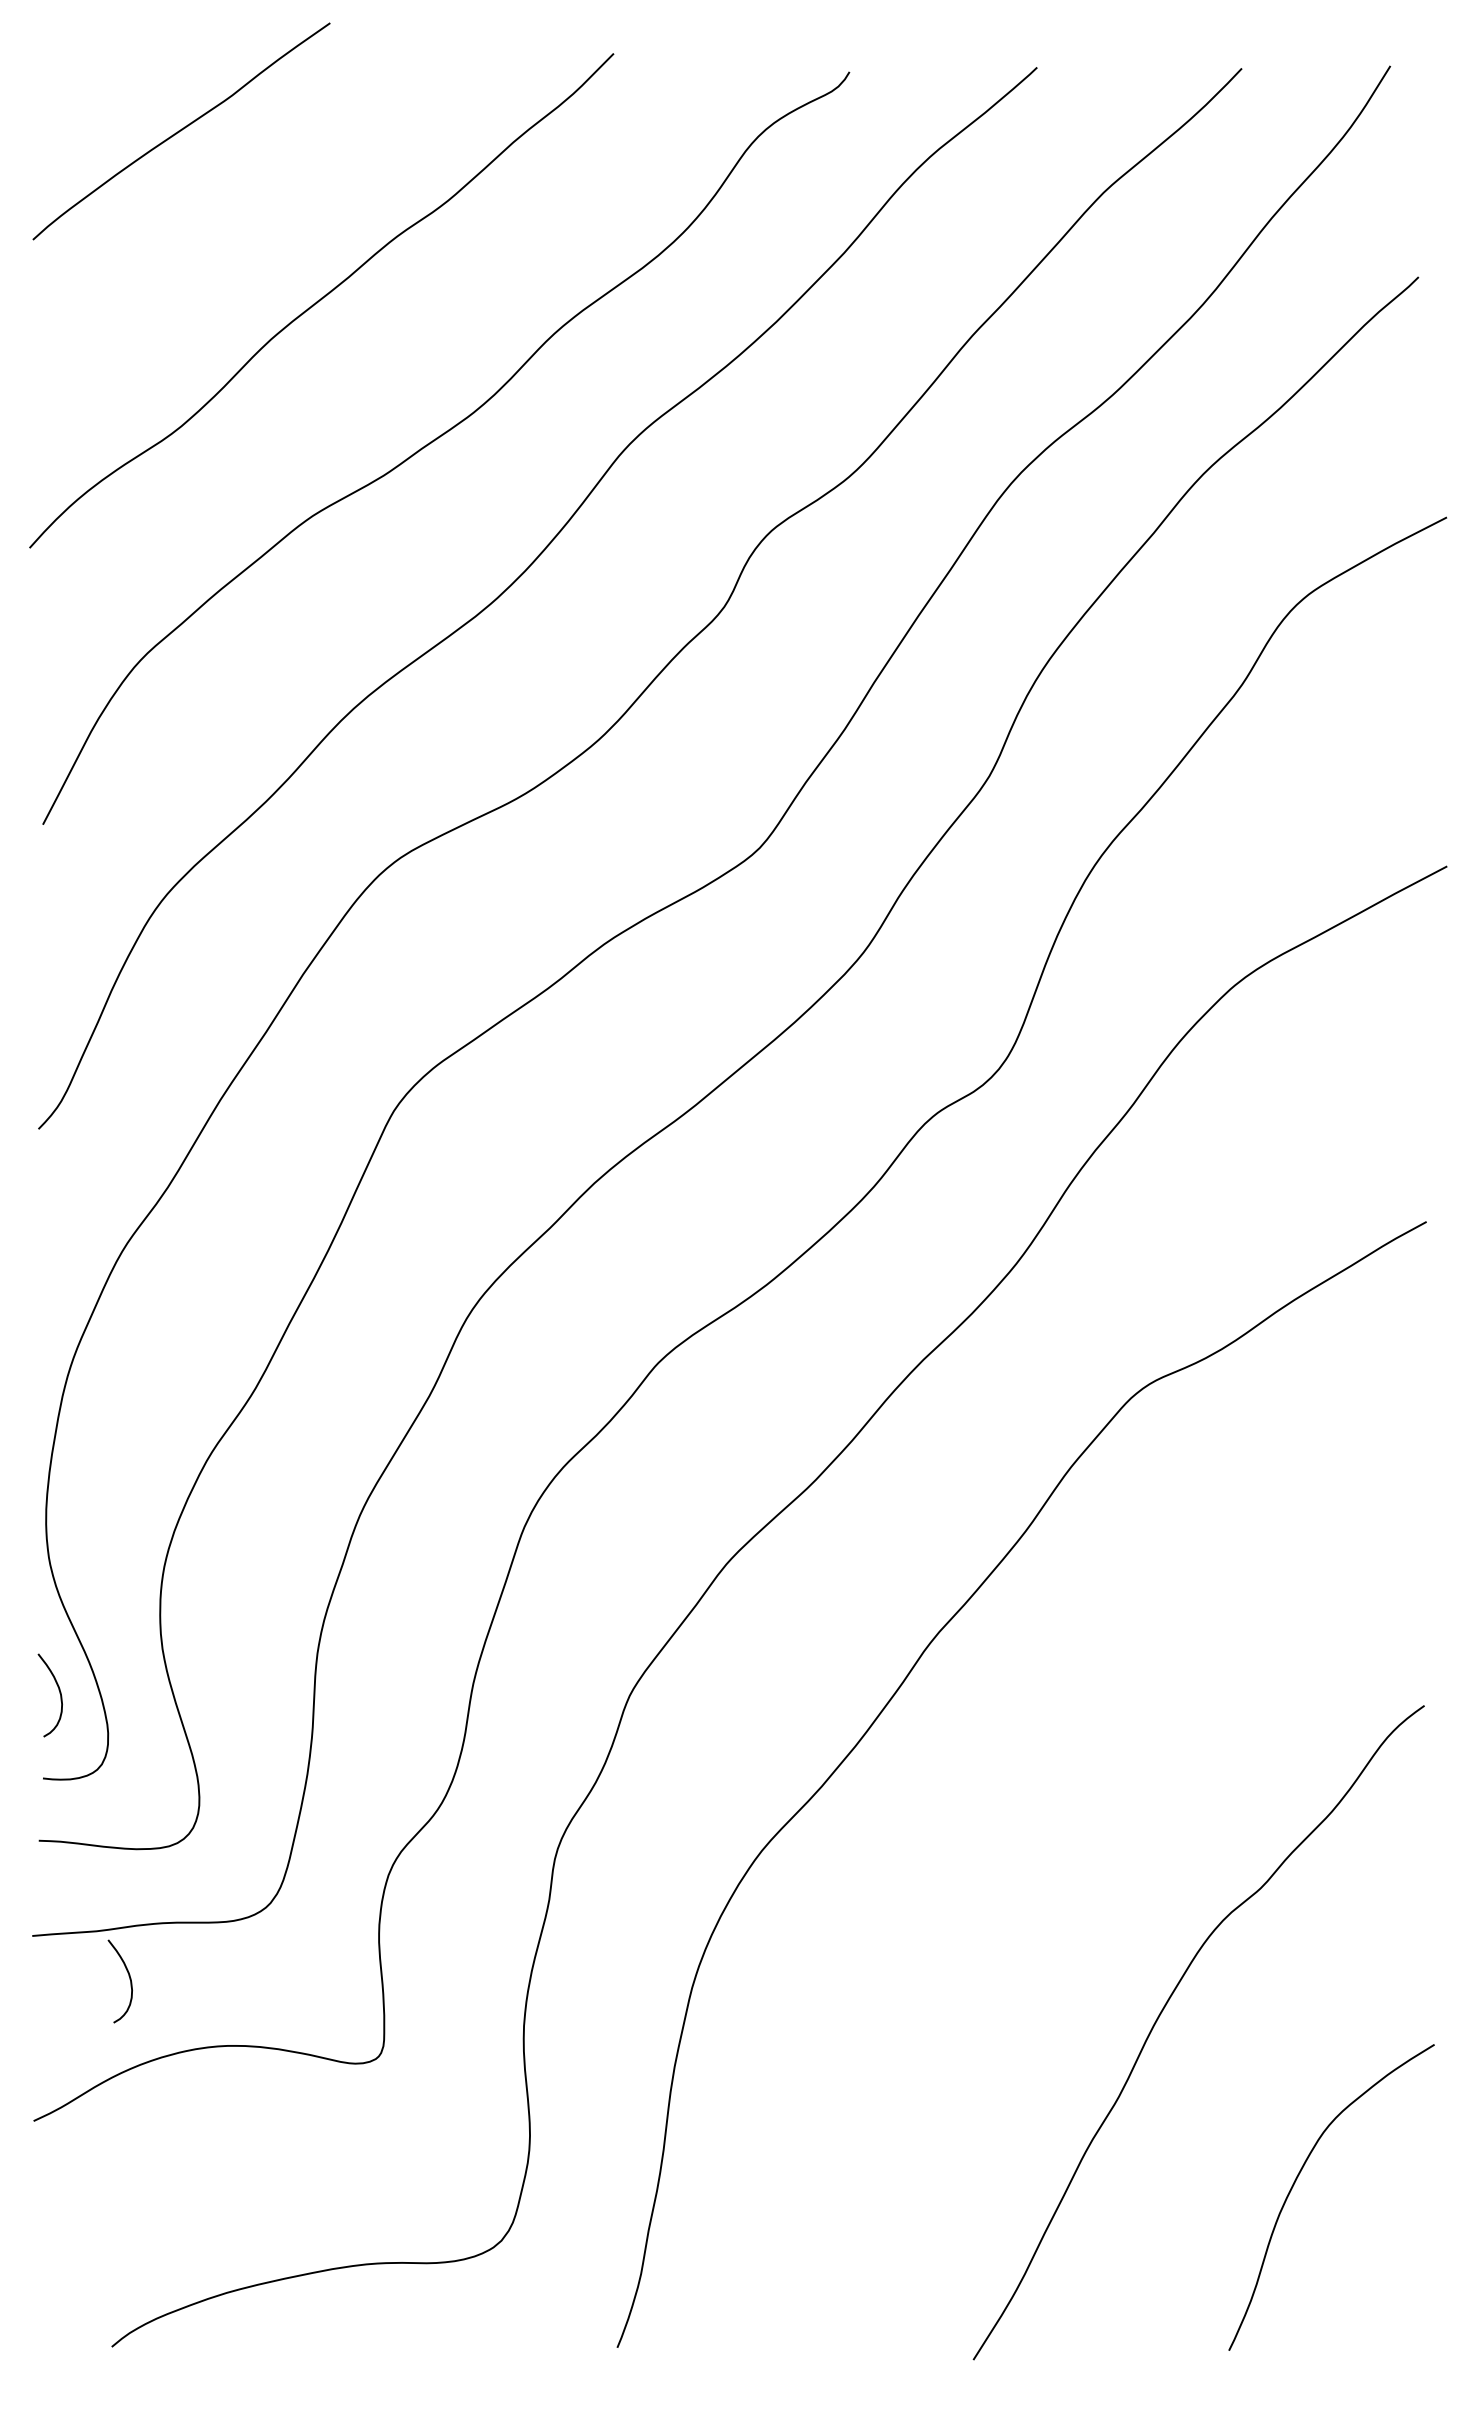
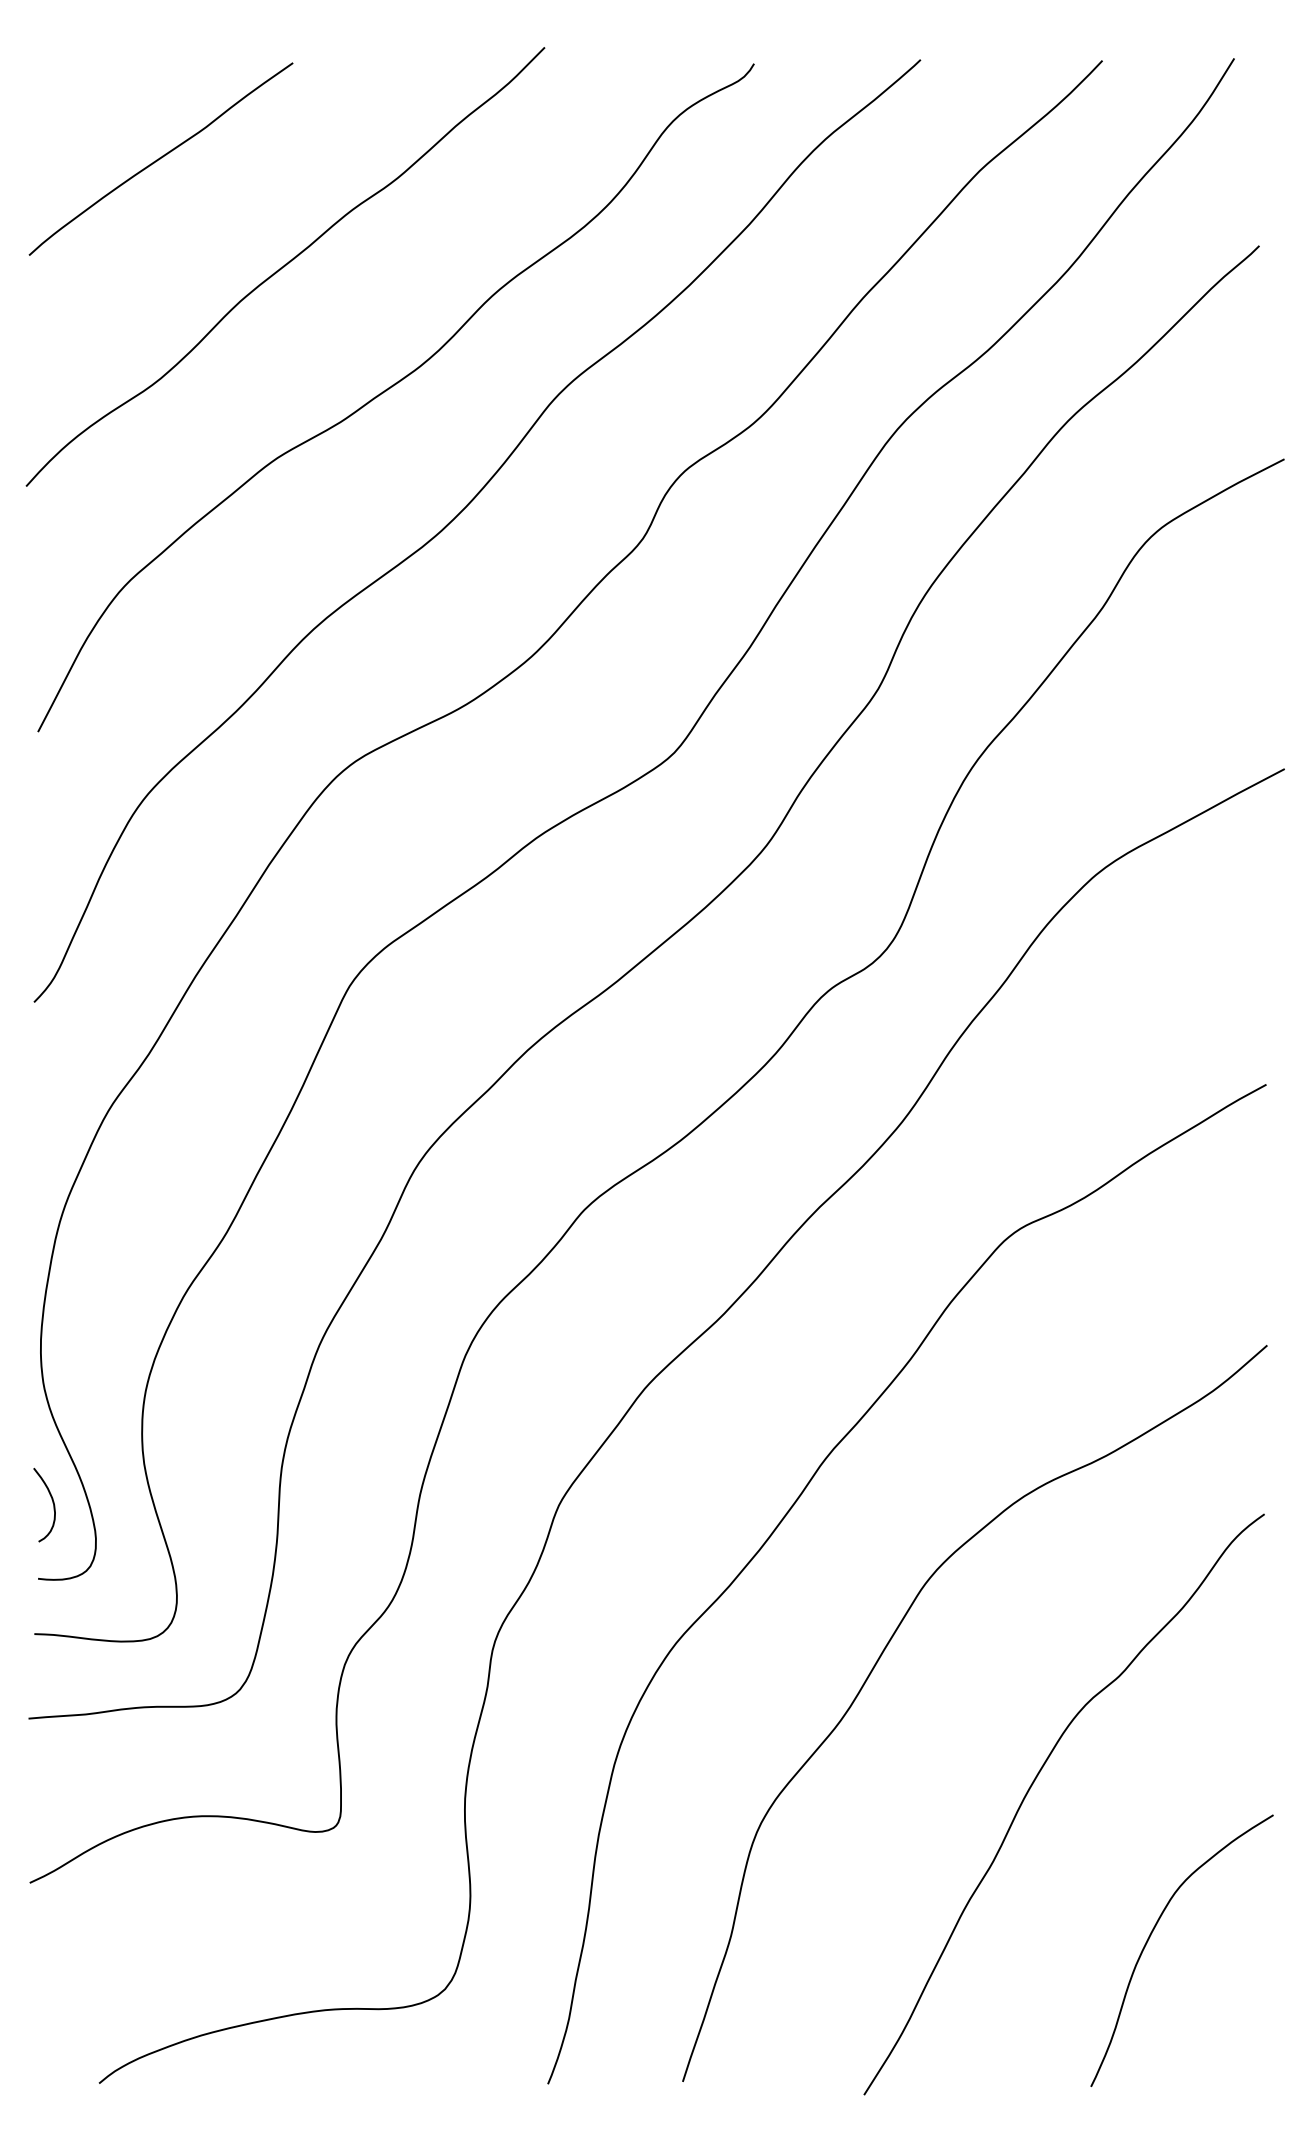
curve: (181, 131) -> (161, 159), moved
curve: (990, 1870) -> (879, 1660), added
curve: (129, 1979) -> (114, 1757), removed

